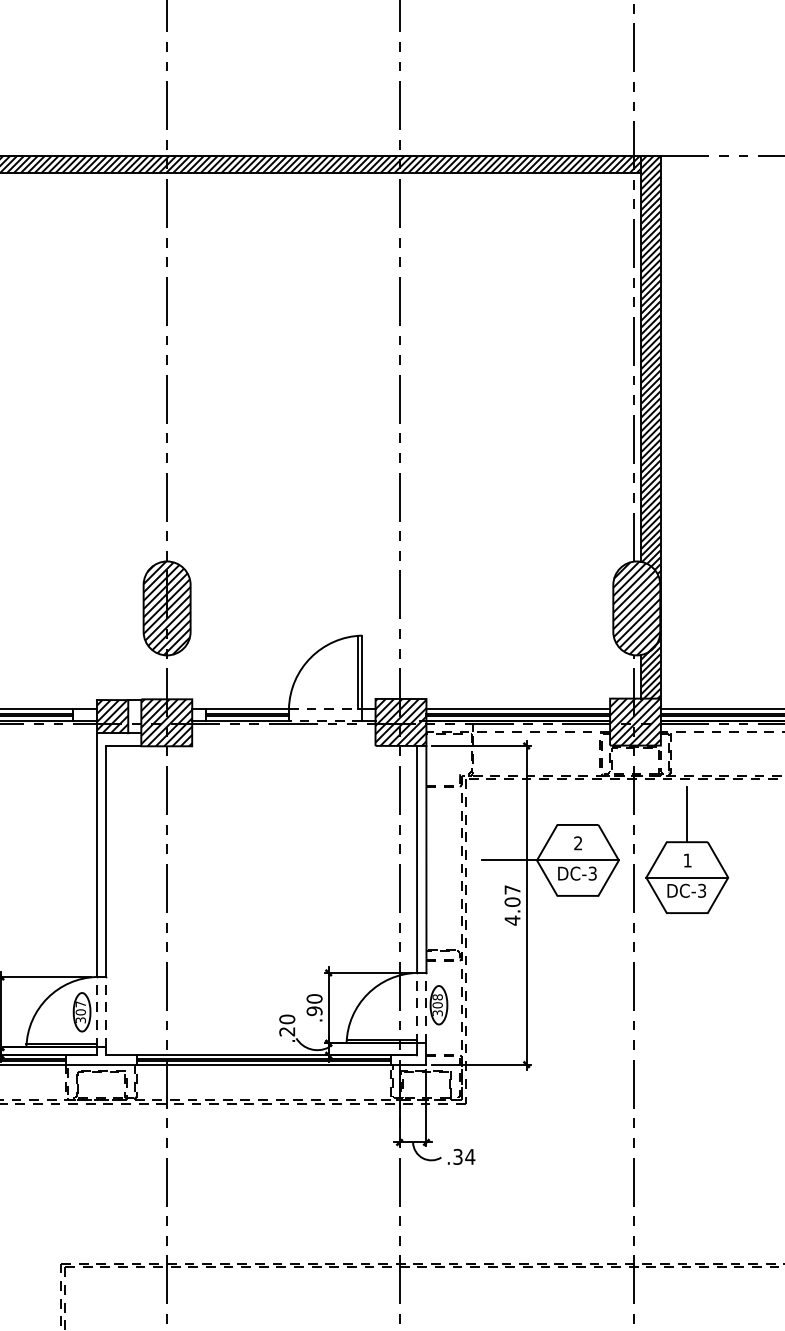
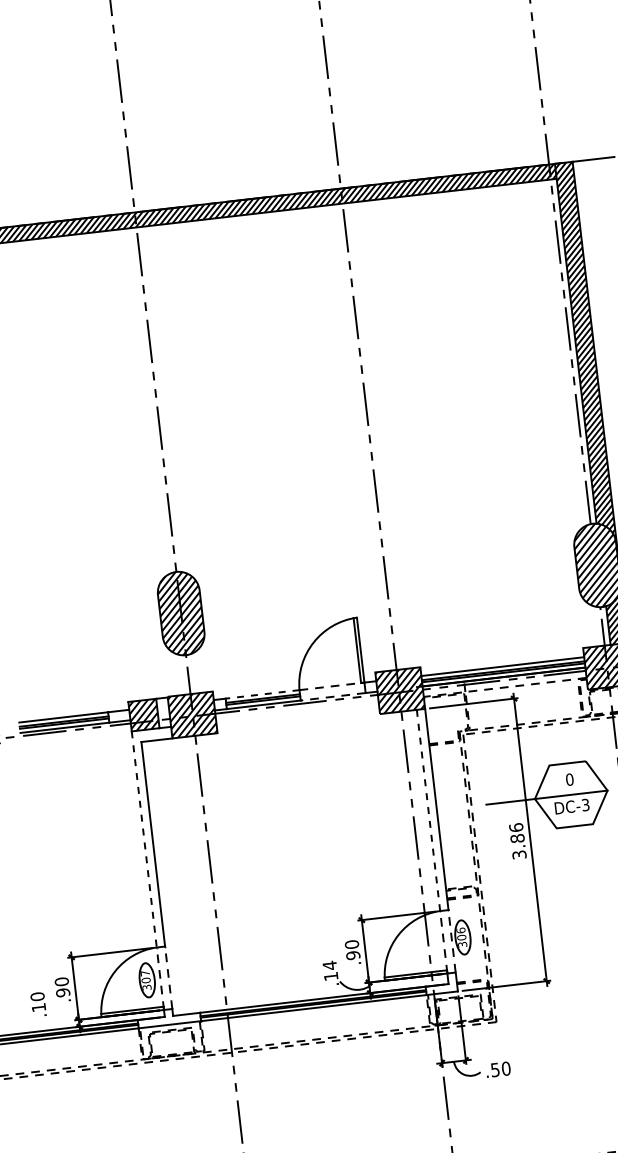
line: (247, 708) -> (262, 694), solid -> dashed
text: (578, 843) -> (570, 779), 2 -> 0
line: (96, 855) -> (143, 839), solid -> dashed
line: (417, 859) -> (428, 810), solid -> dashed
text: (512, 905) -> (517, 841), 4.07 -> 3.86
text: (437, 997) -> (460, 930), 308 -> 306
text: (287, 1025) -> (330, 970), .20 -> .14
text: (464, 1156) -> (501, 1068), .34 -> .50

